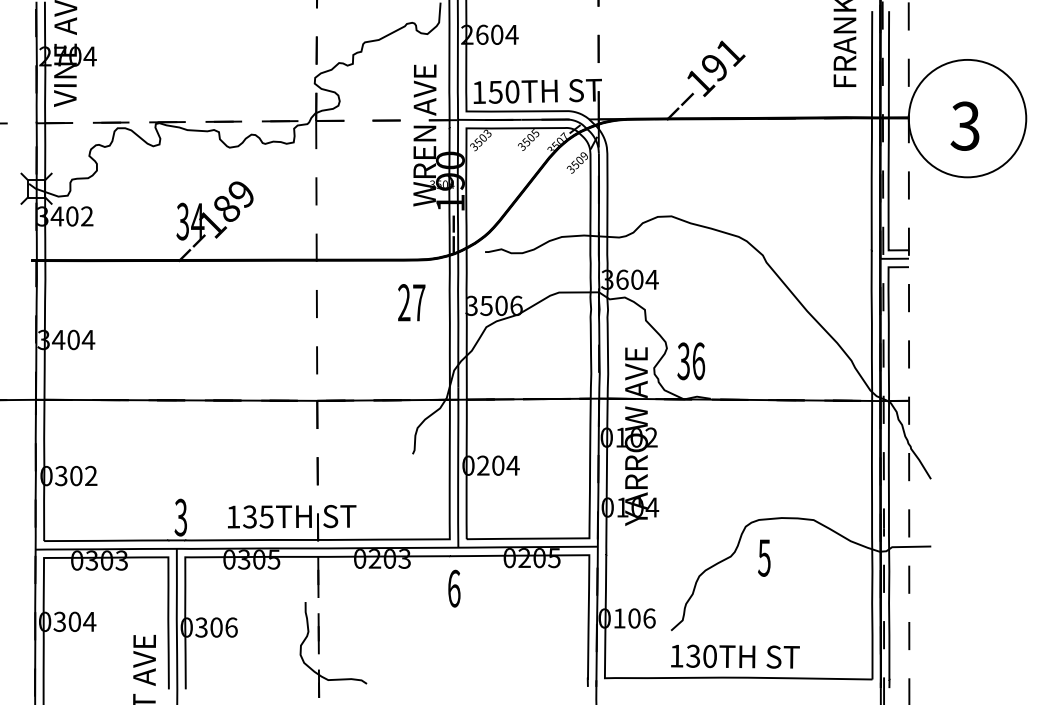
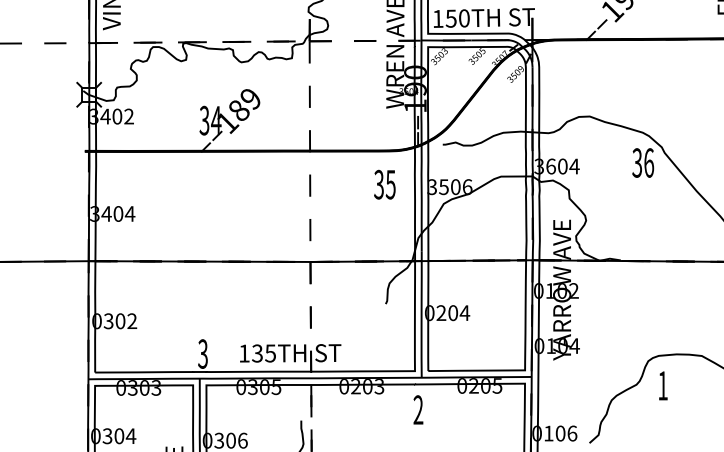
text: (411, 302) -> (384, 184), 27 -> 35
text: (691, 361) -> (643, 163), moved
text: (764, 557) -> (663, 385), 5 -> 1
text: (454, 588) -> (418, 409), 6 -> 2

